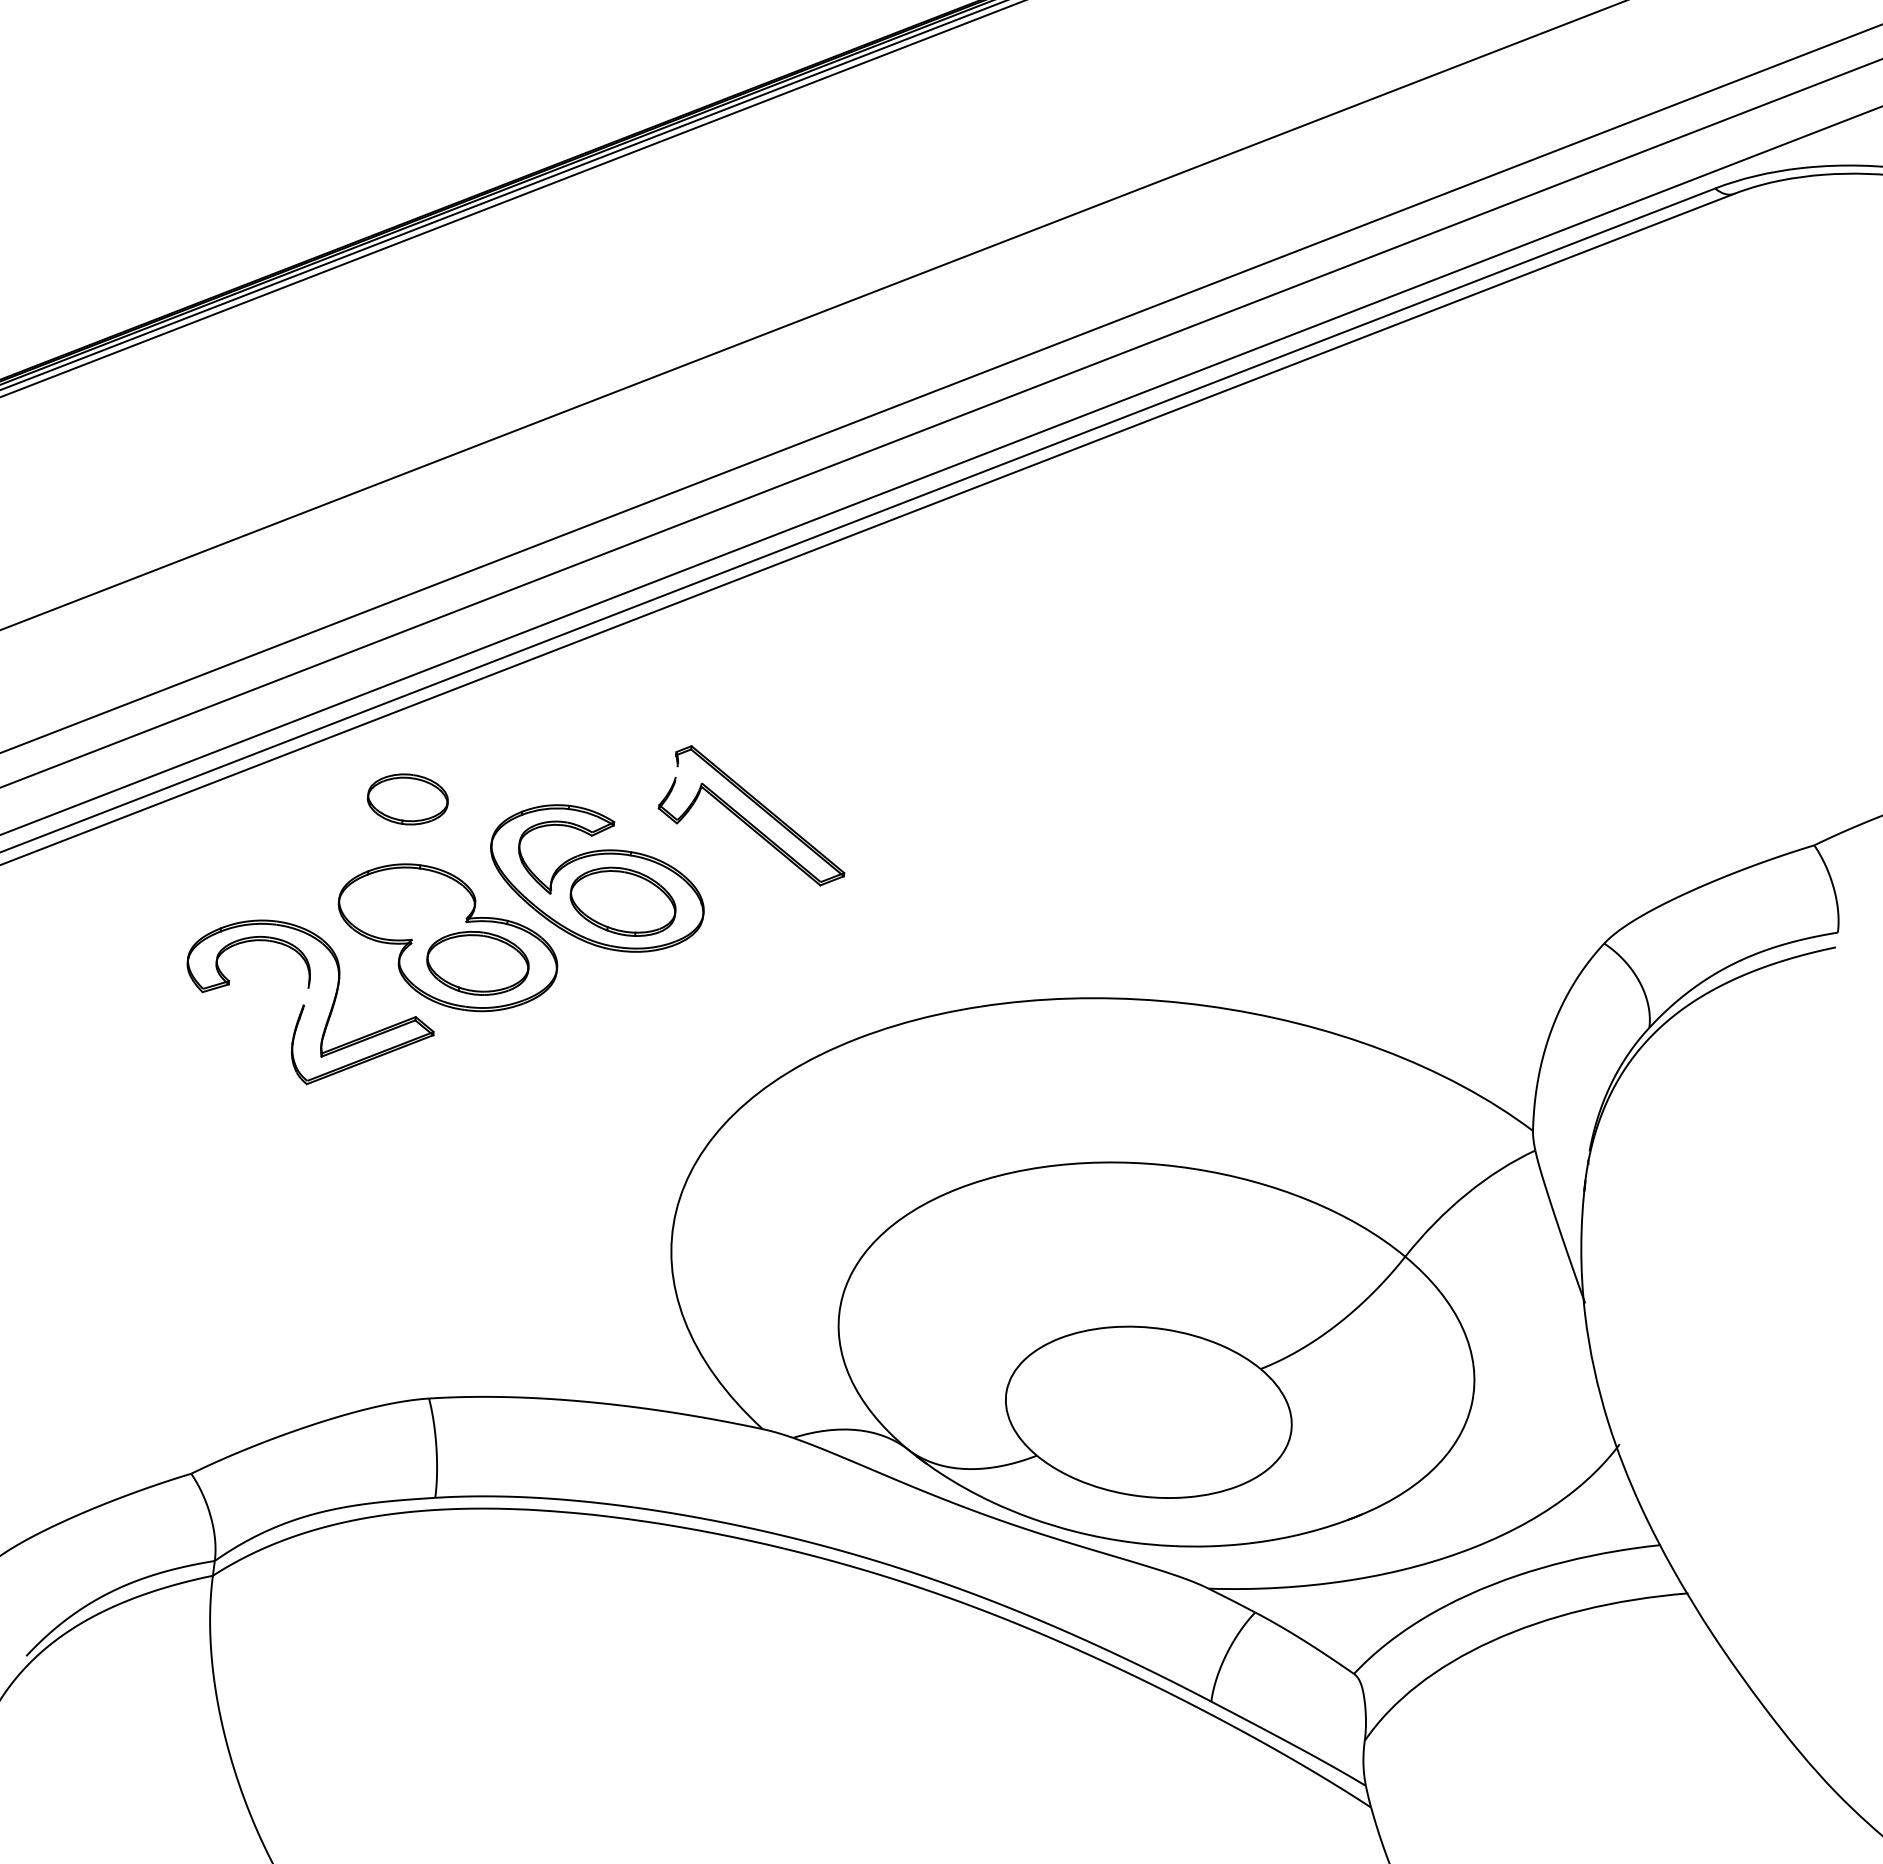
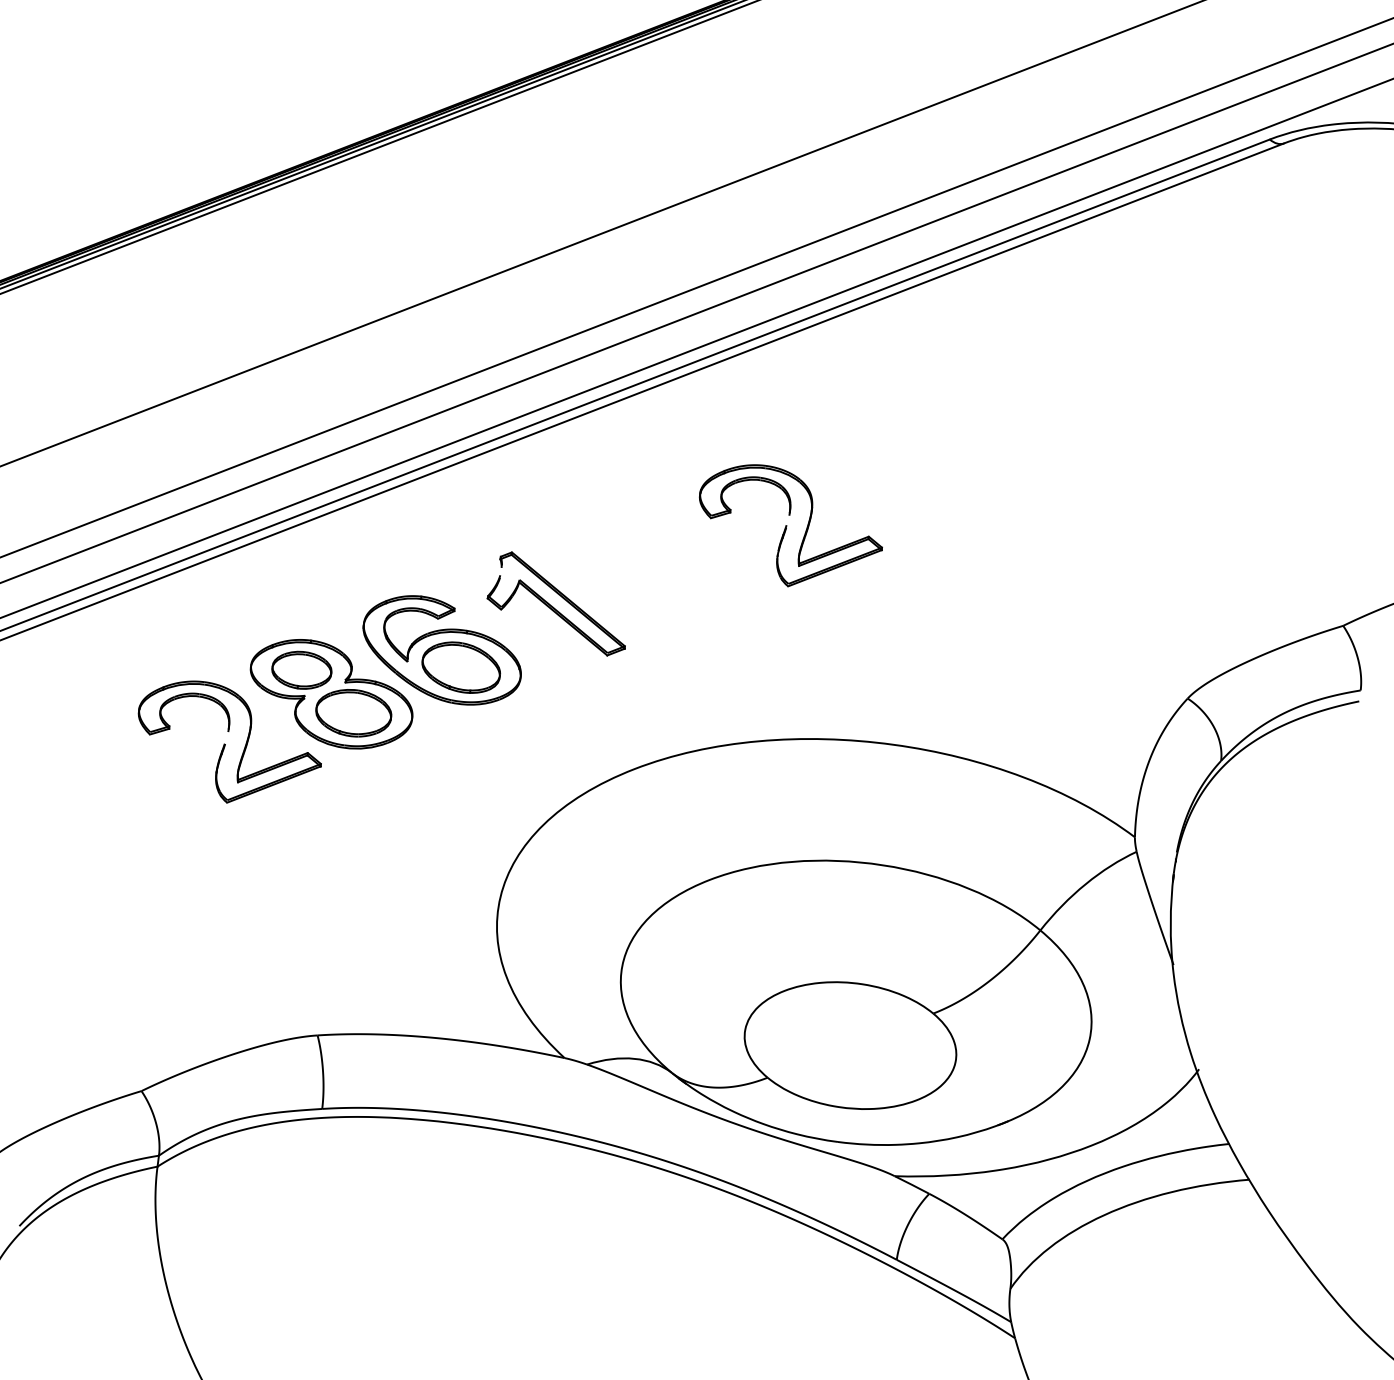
part: (1068, 709) -> (791, 525), added
part: (407, 799) -> (301, 670), moved

